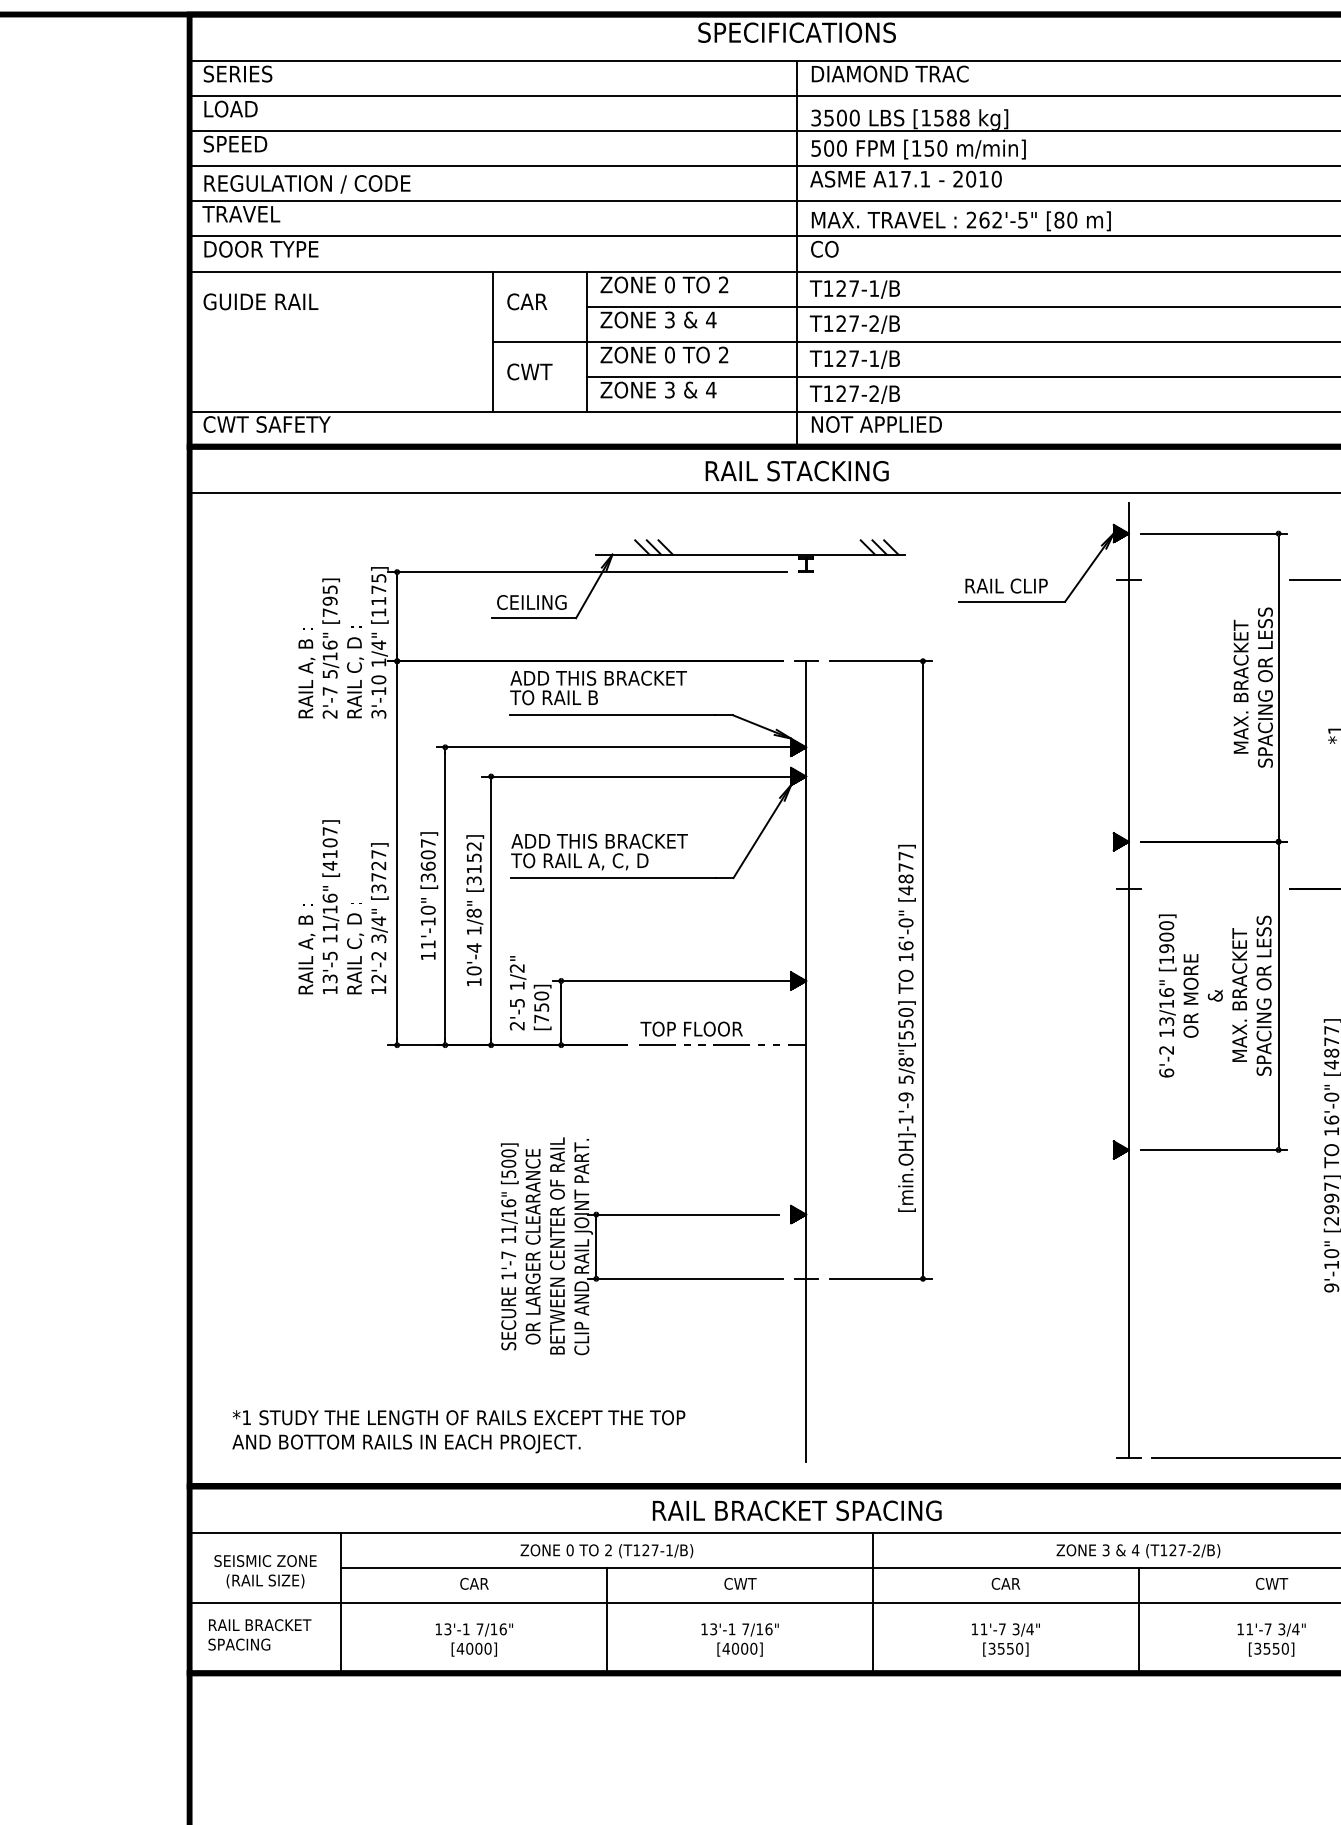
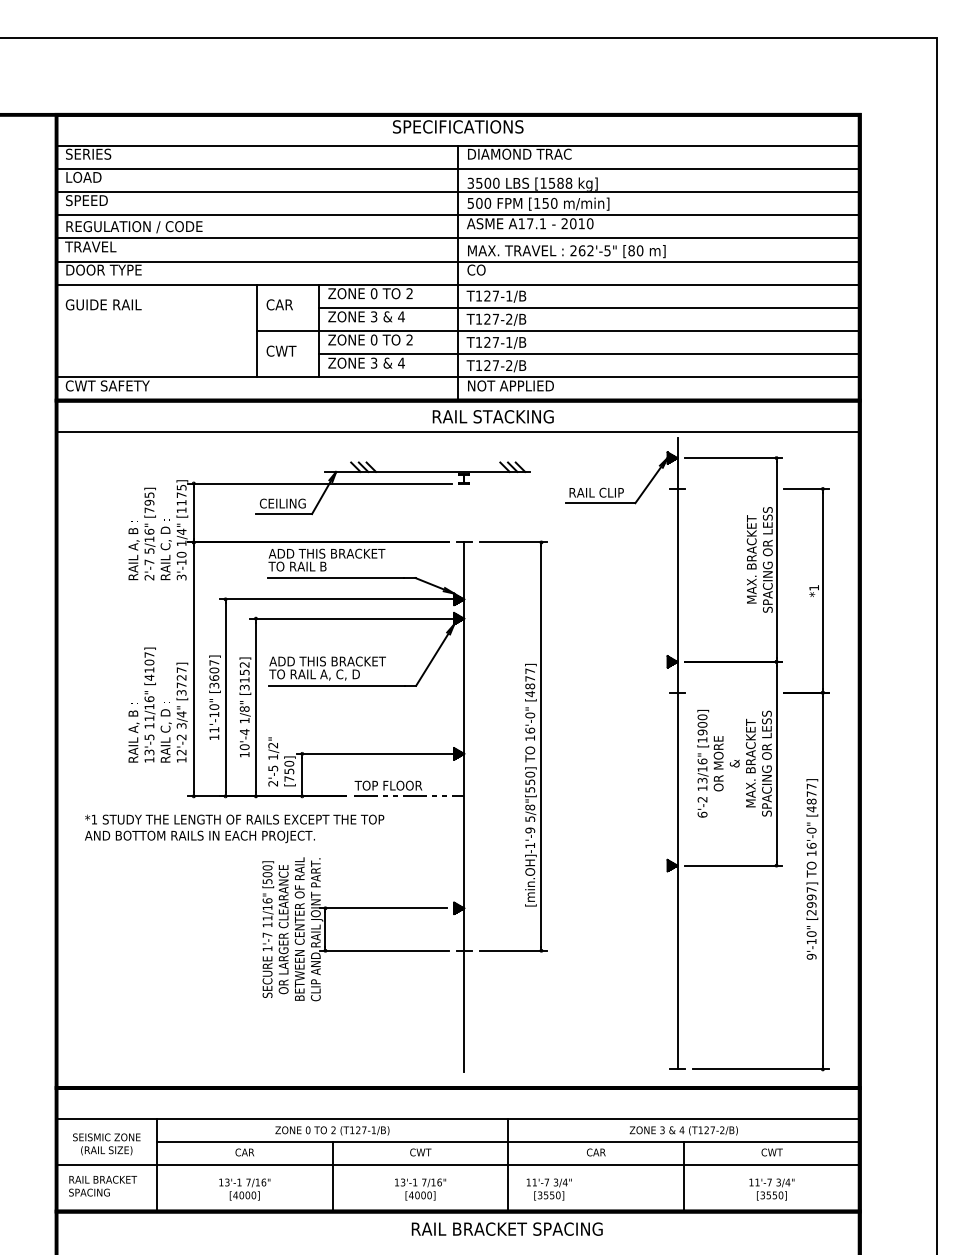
text: (796, 470) -> (492, 416), moved
text: (458, 1431) -> (234, 828), moved
text: (796, 1509) -> (506, 1228), moved
text: (1004, 1639) -> (548, 1189), moved

